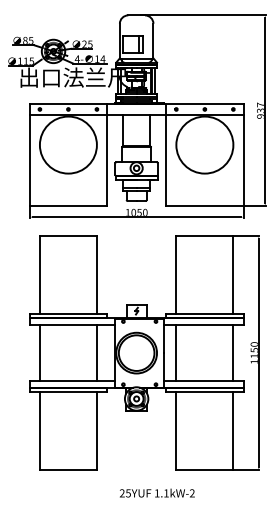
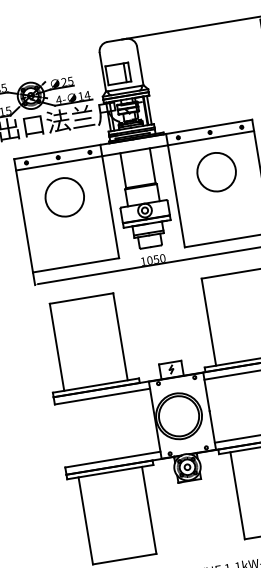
circle: (67, 144) -> (63, 196), size x0.6
circle: (204, 144) -> (216, 171), size x0.6
line: (39, 352) -> (70, 433), removed
line: (96, 352) -> (134, 422), removed
line: (176, 352) -> (223, 408), removed

